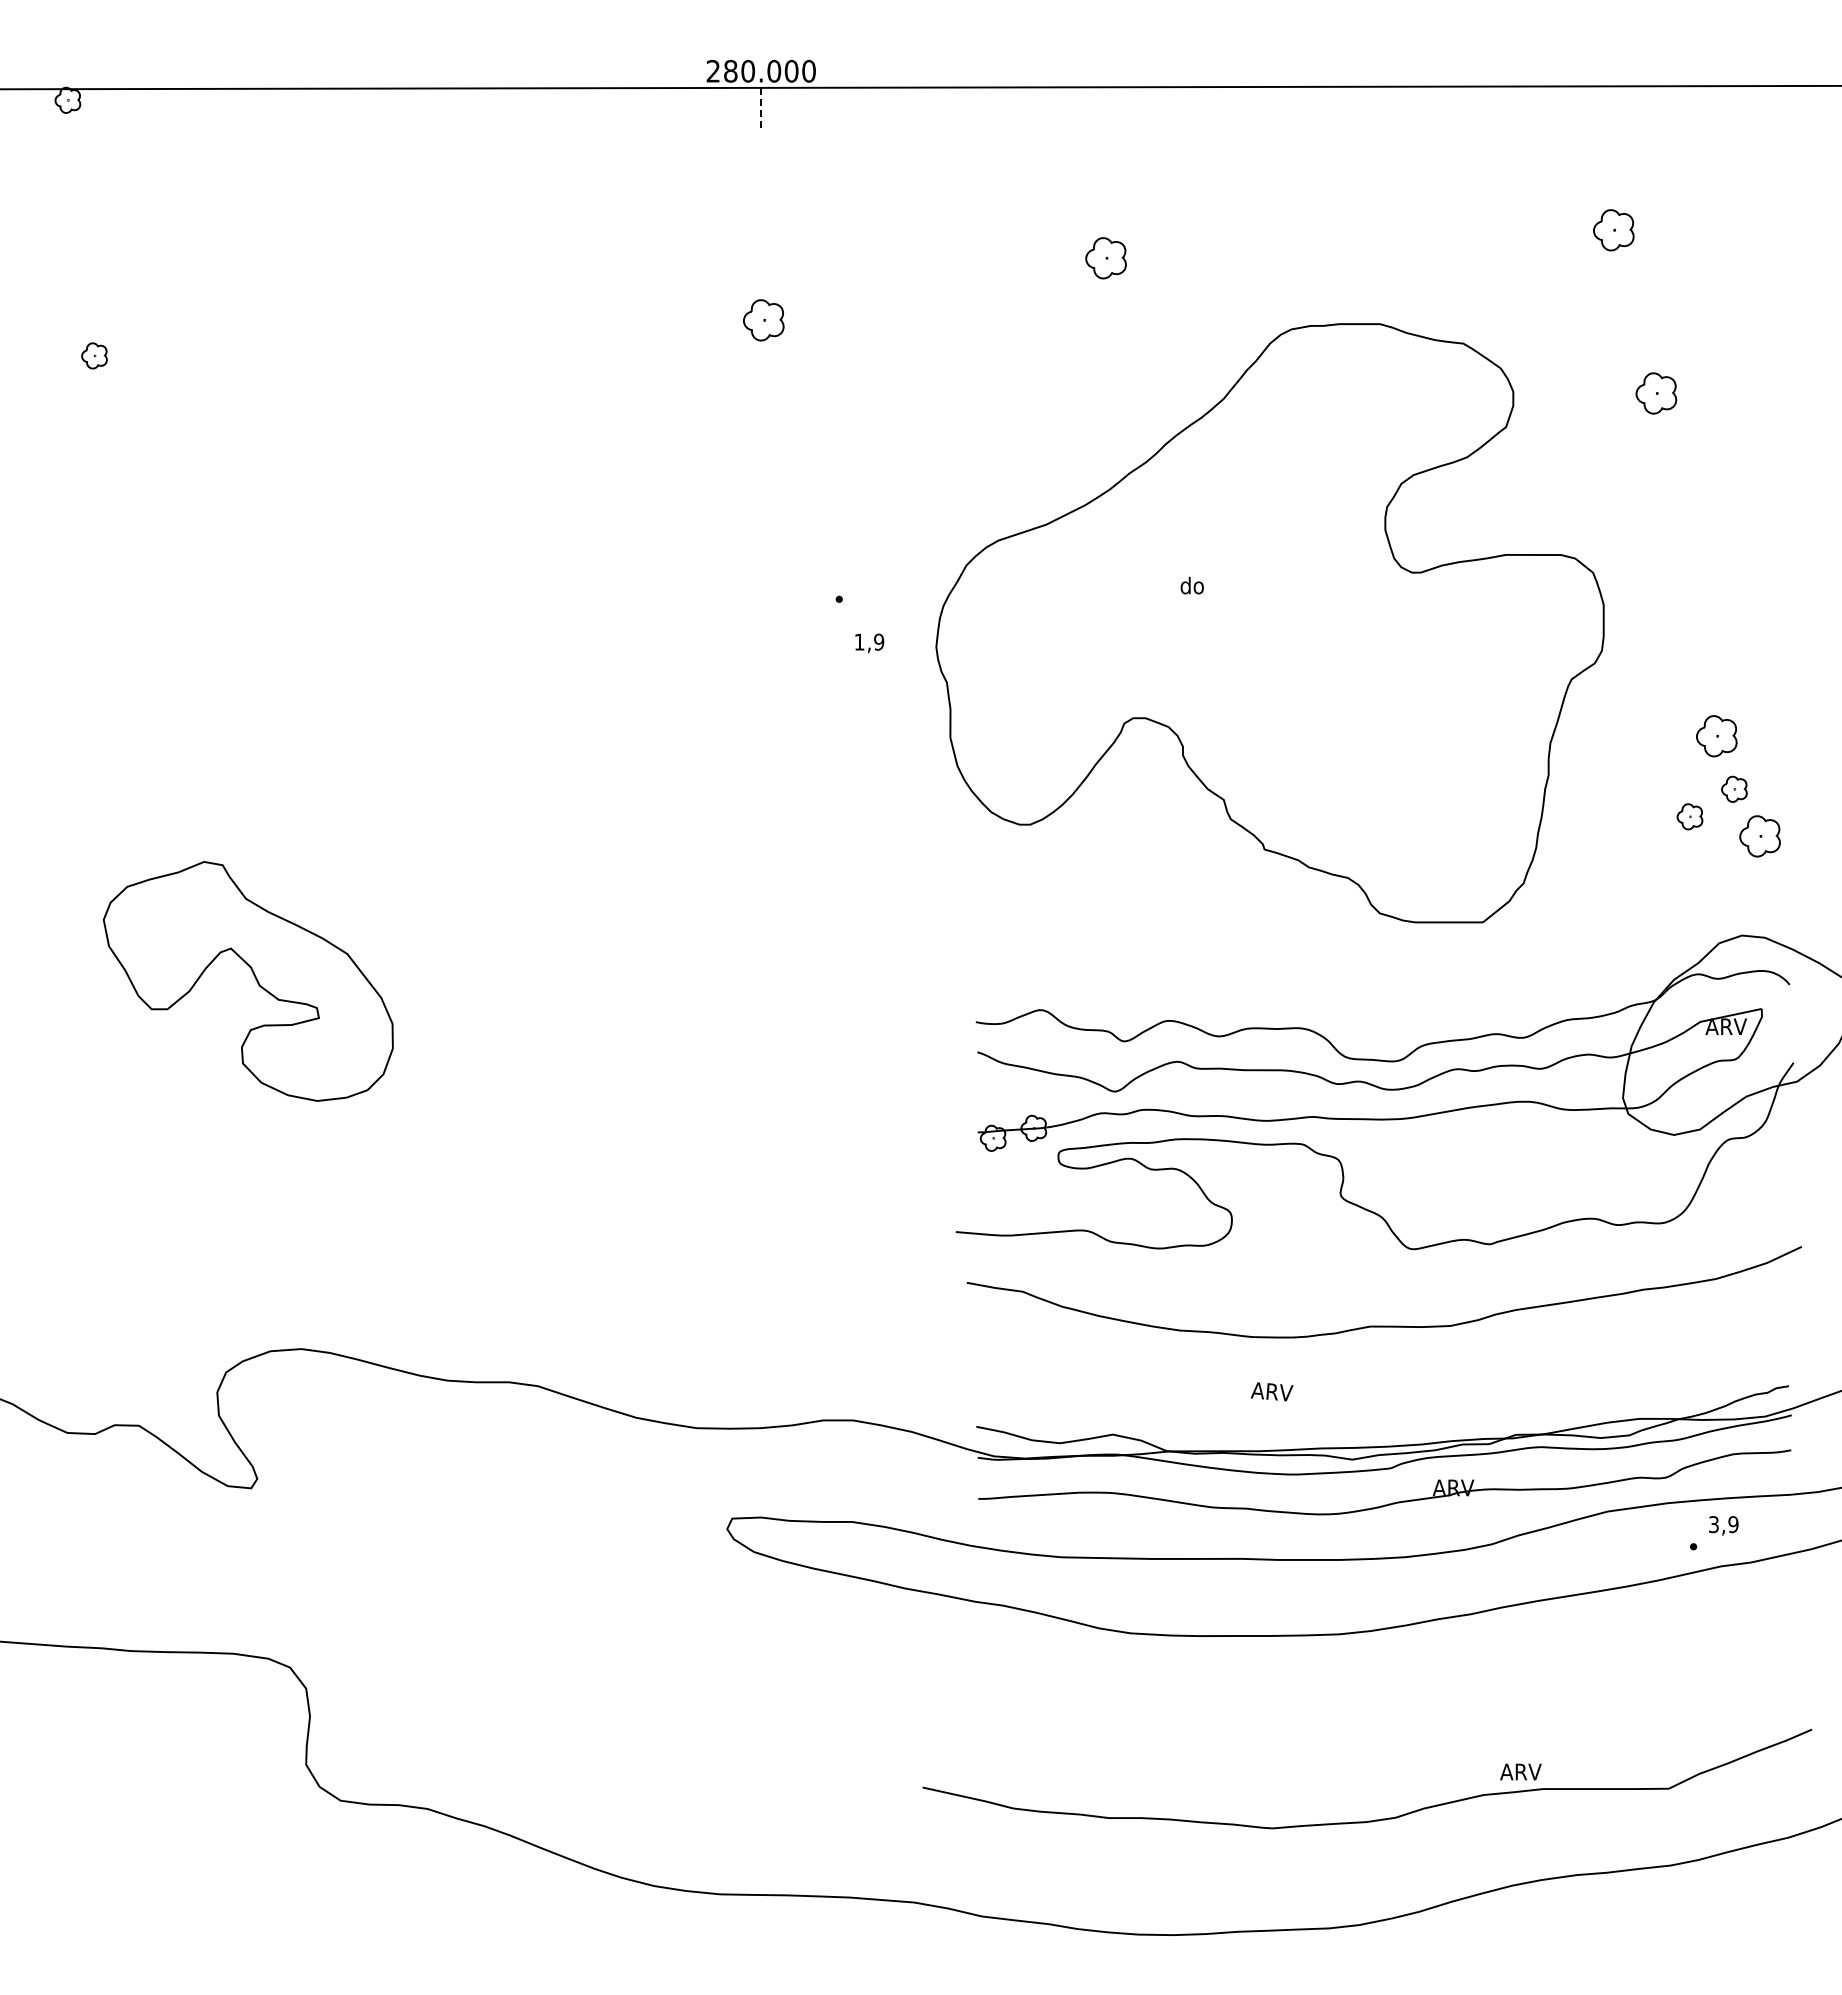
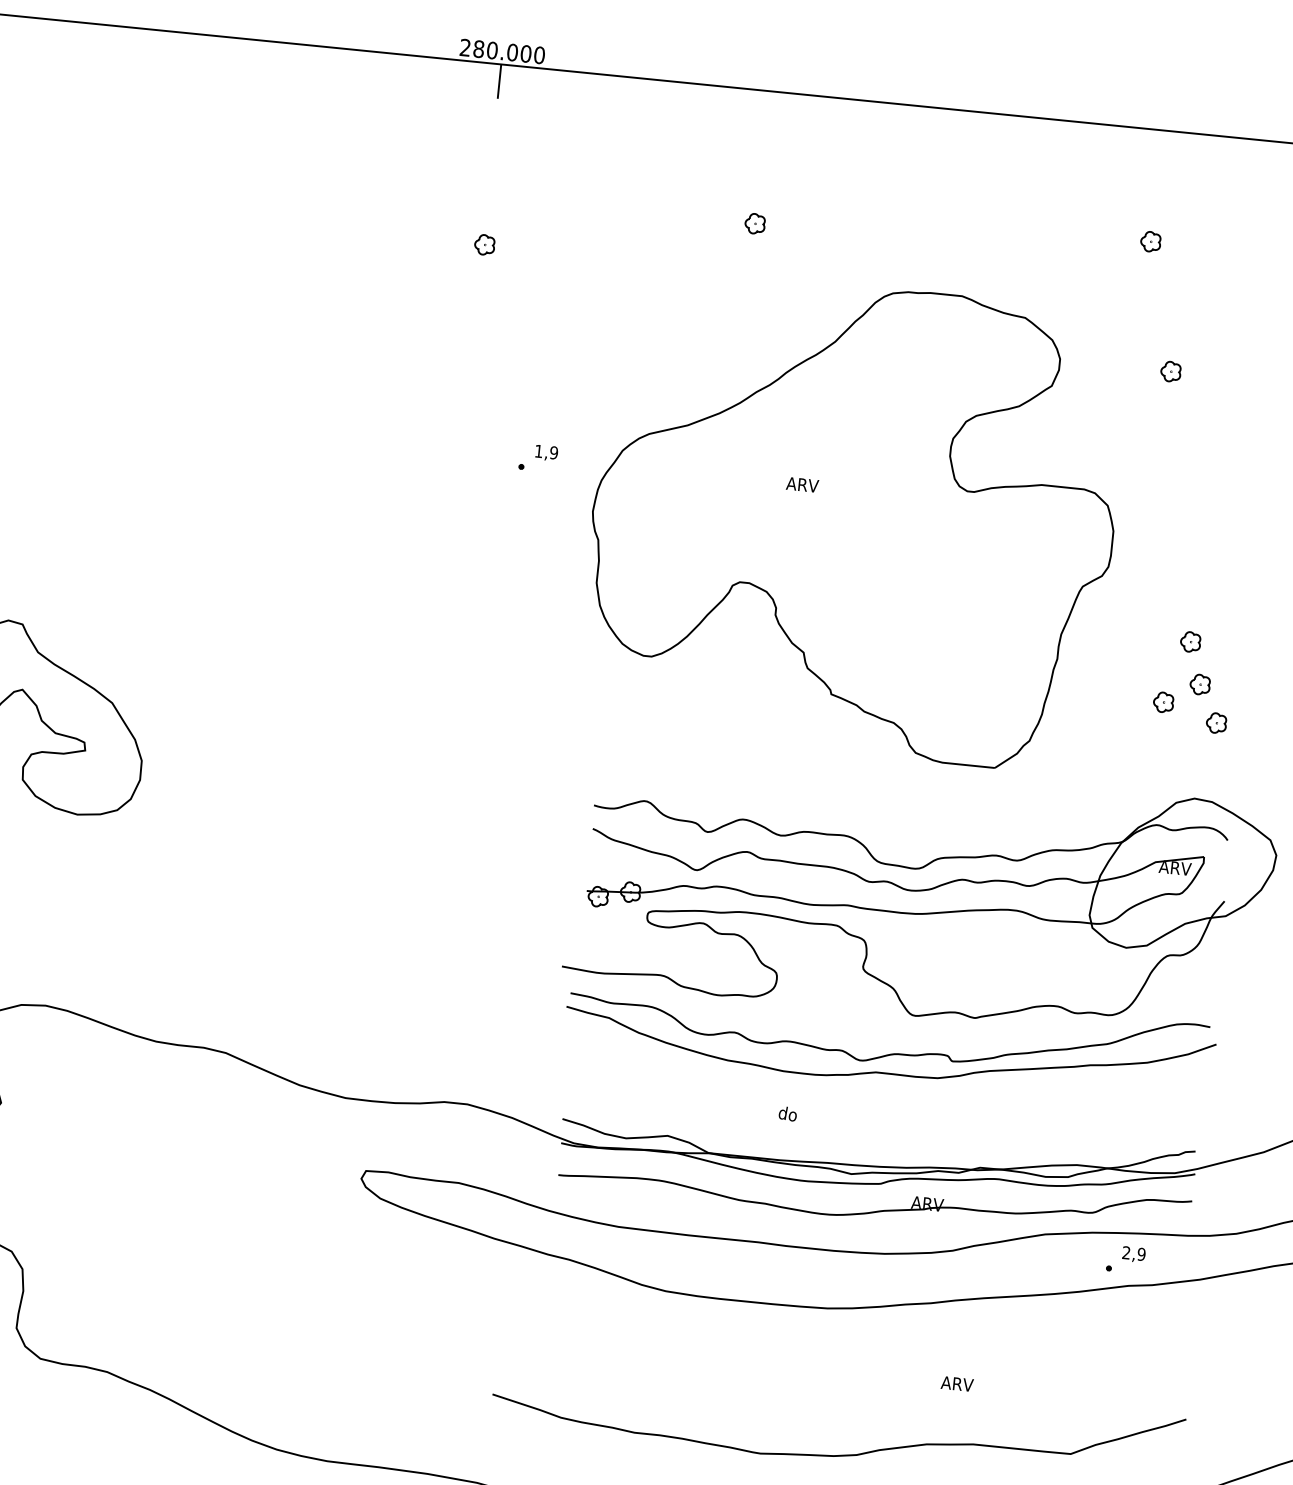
line: (761, 110) -> (499, 81), dashed -> solid
part: (1613, 229) -> (1150, 241), size x0.62
part: (1106, 258) -> (755, 223), size x0.62
part: (763, 320) -> (484, 244), size x0.62
part: (1656, 393) -> (1170, 371), size x0.62
text: (1200, 585) -> (802, 484), do -> ARV
text: (869, 643) -> (546, 453), moved
part: (1716, 735) -> (1190, 641), size x0.62
part: (1760, 836) -> (1216, 723), size x0.62
curve: (1388, 1300) -> (891, 1053), added
text: (1271, 1391) -> (794, 1114), ARV -> do
text: (1713, 1524) -> (1126, 1252), 3,9 -> 2,9
text: (1520, 1771) -> (957, 1383), moved

